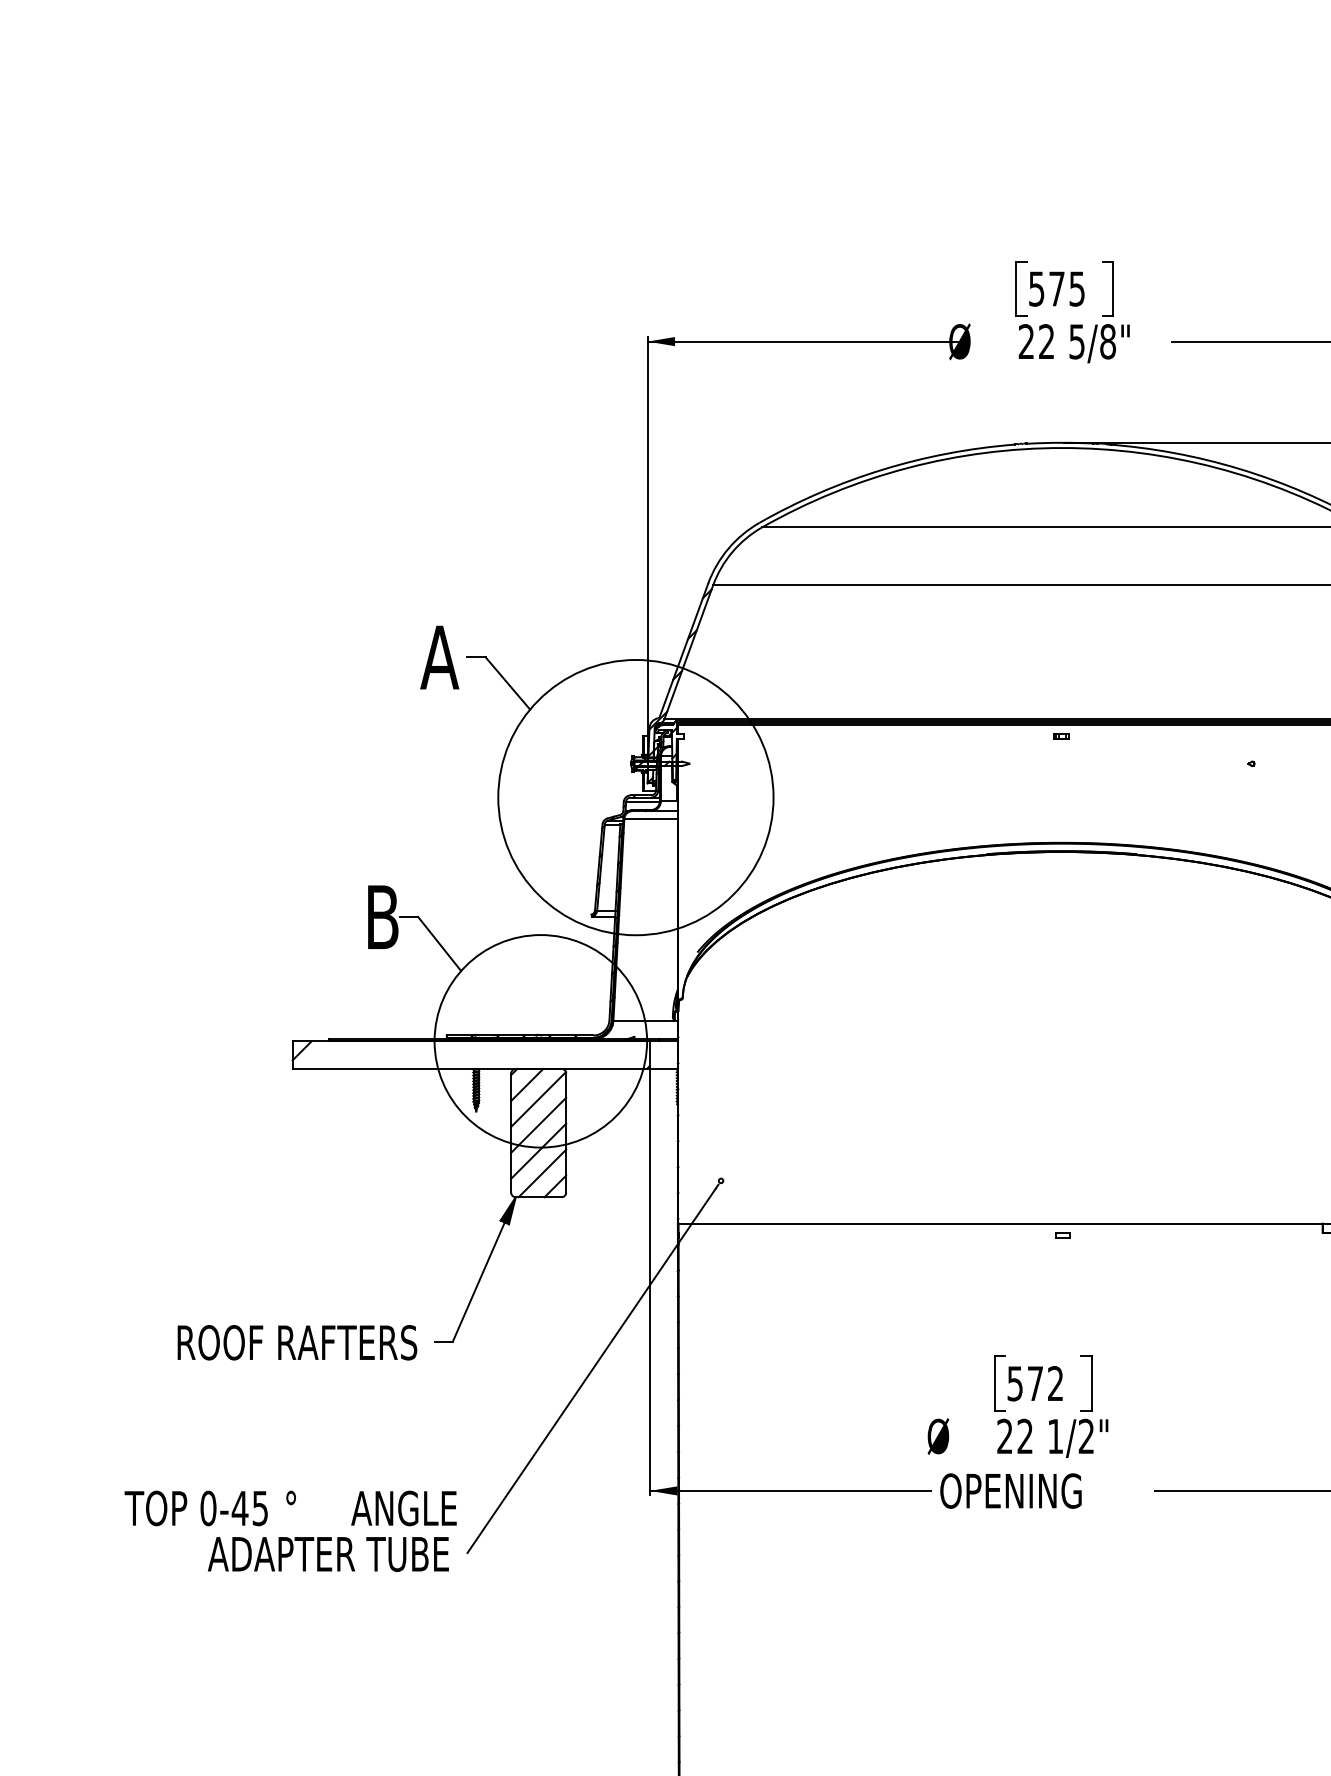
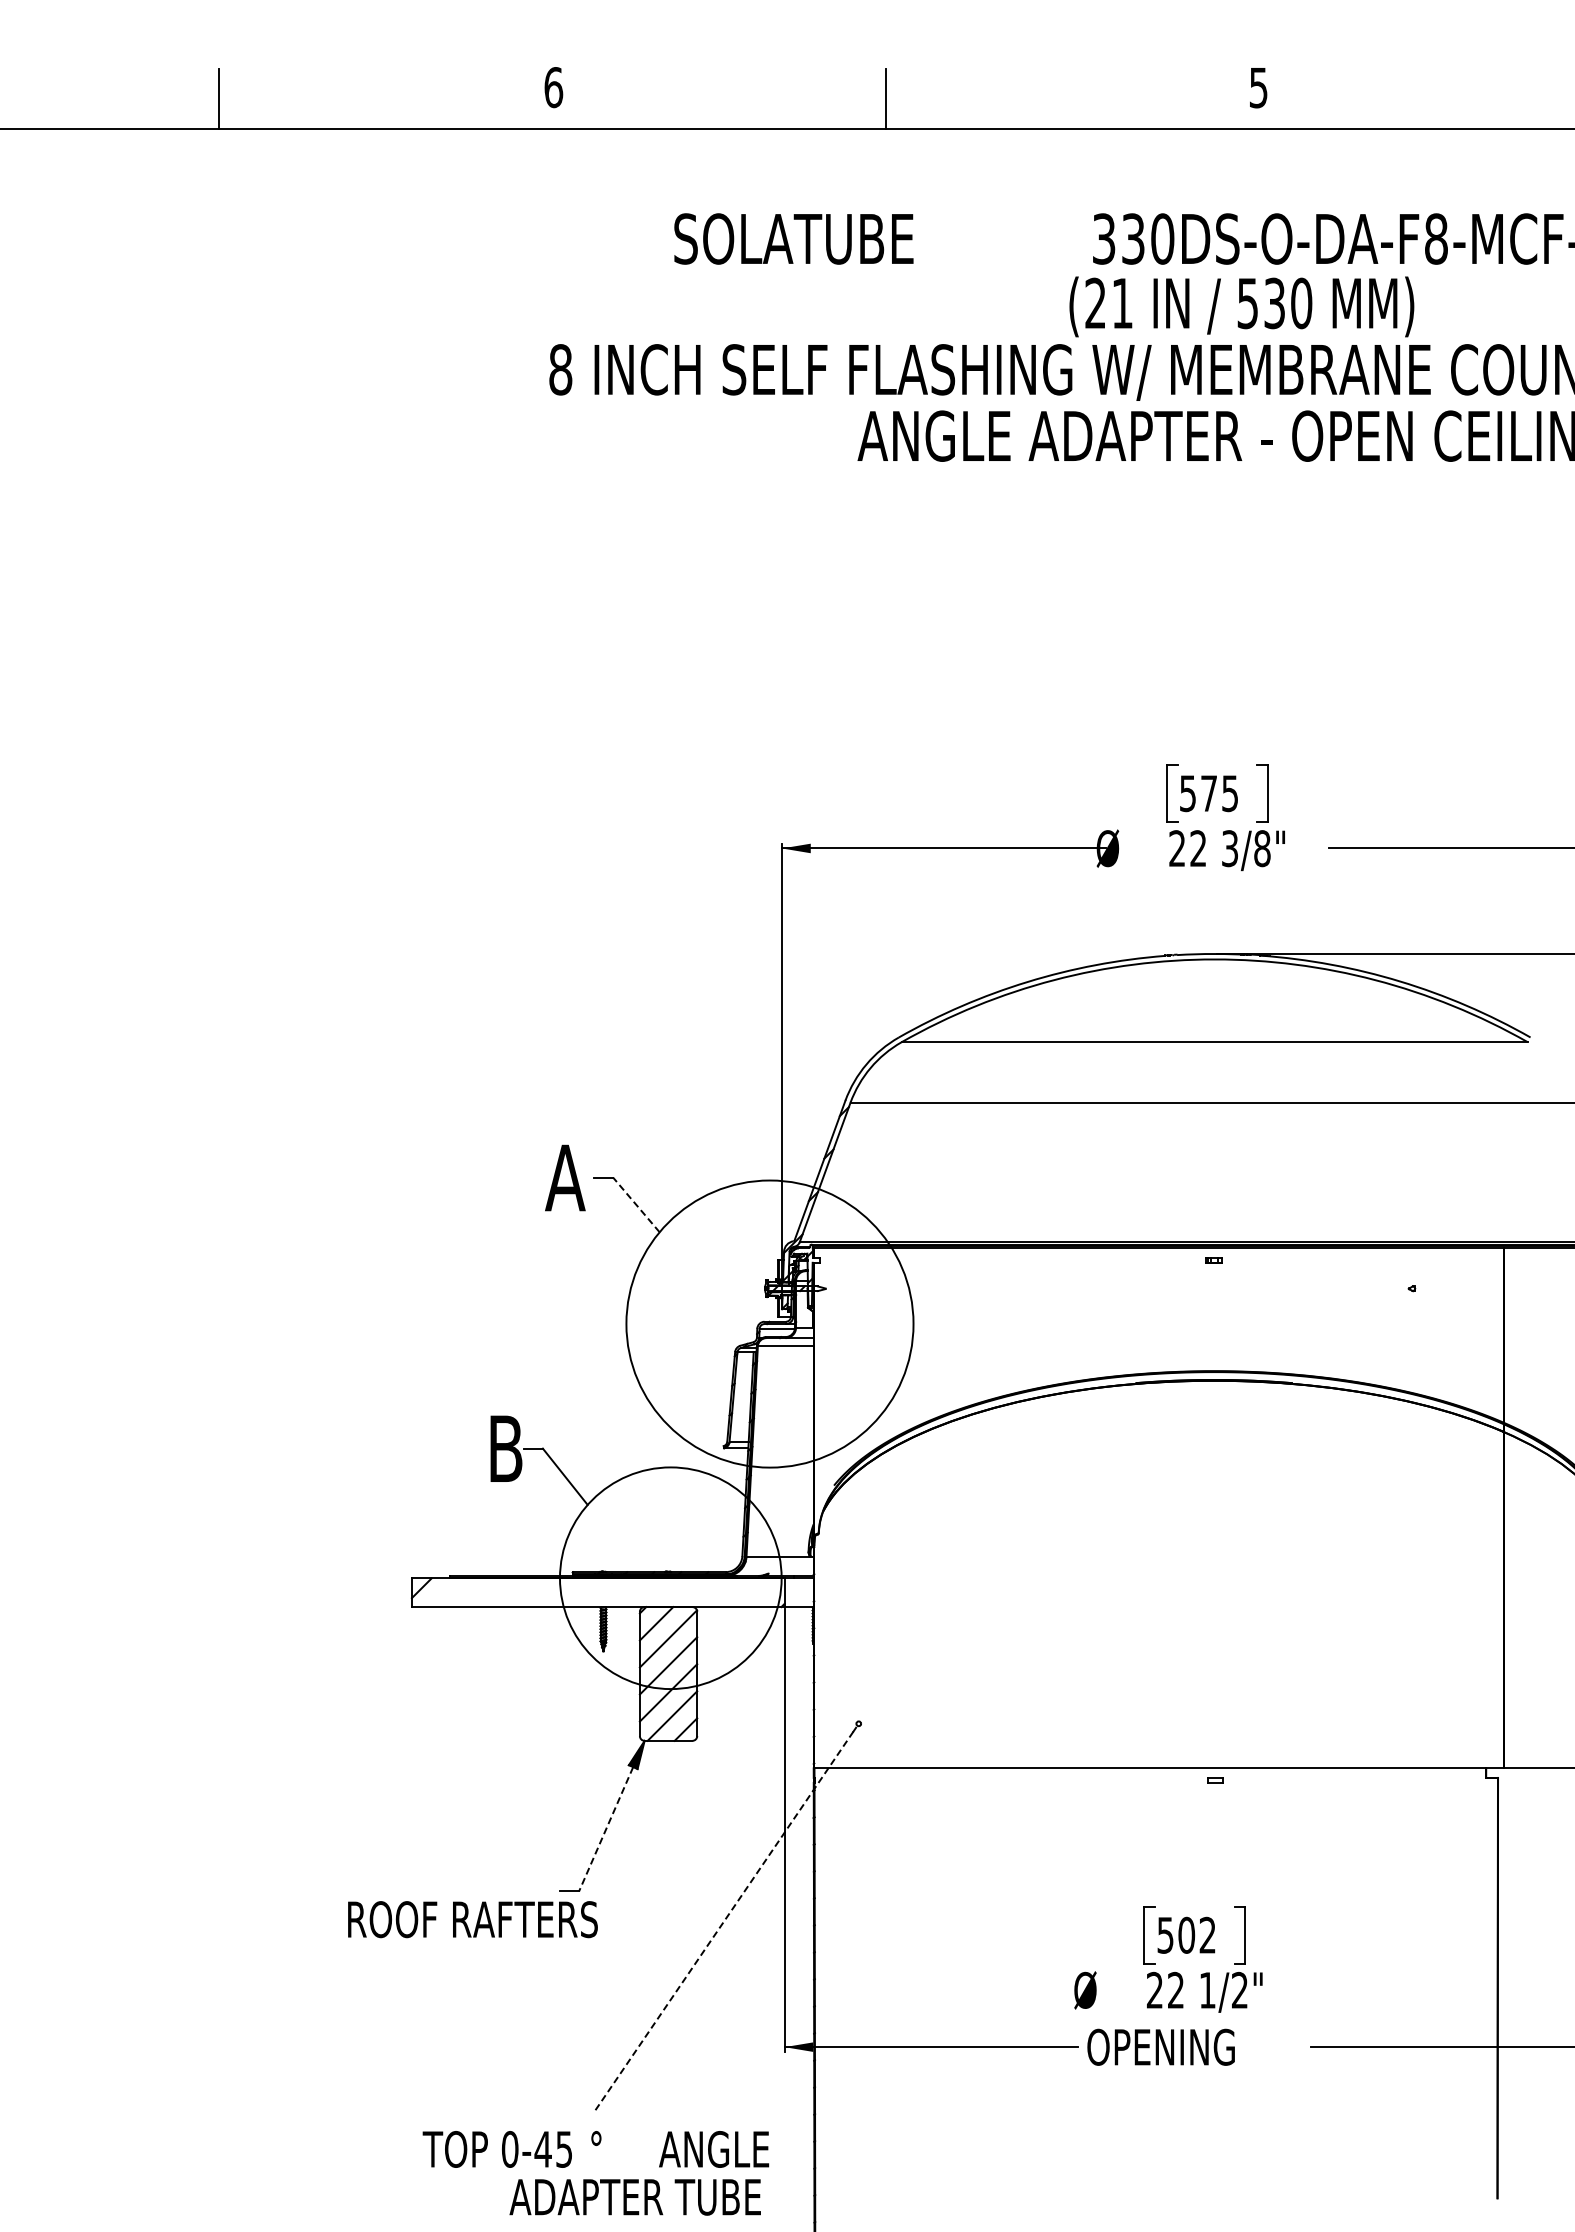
text: (1076, 341) -> (1229, 848), 5/8" -> 3/8"
line: (507, 683) -> (636, 1205), solid -> dashed
line: (479, 1282) -> (606, 1829), solid -> dashed
text: (297, 1342) -> (472, 1919), moved
line: (591, 1371) -> (723, 1922), solid -> dashed
text: (1035, 1382) -> (1186, 1934), 572 -> 502
part: (288, 1537) -> (593, 2179), moved

